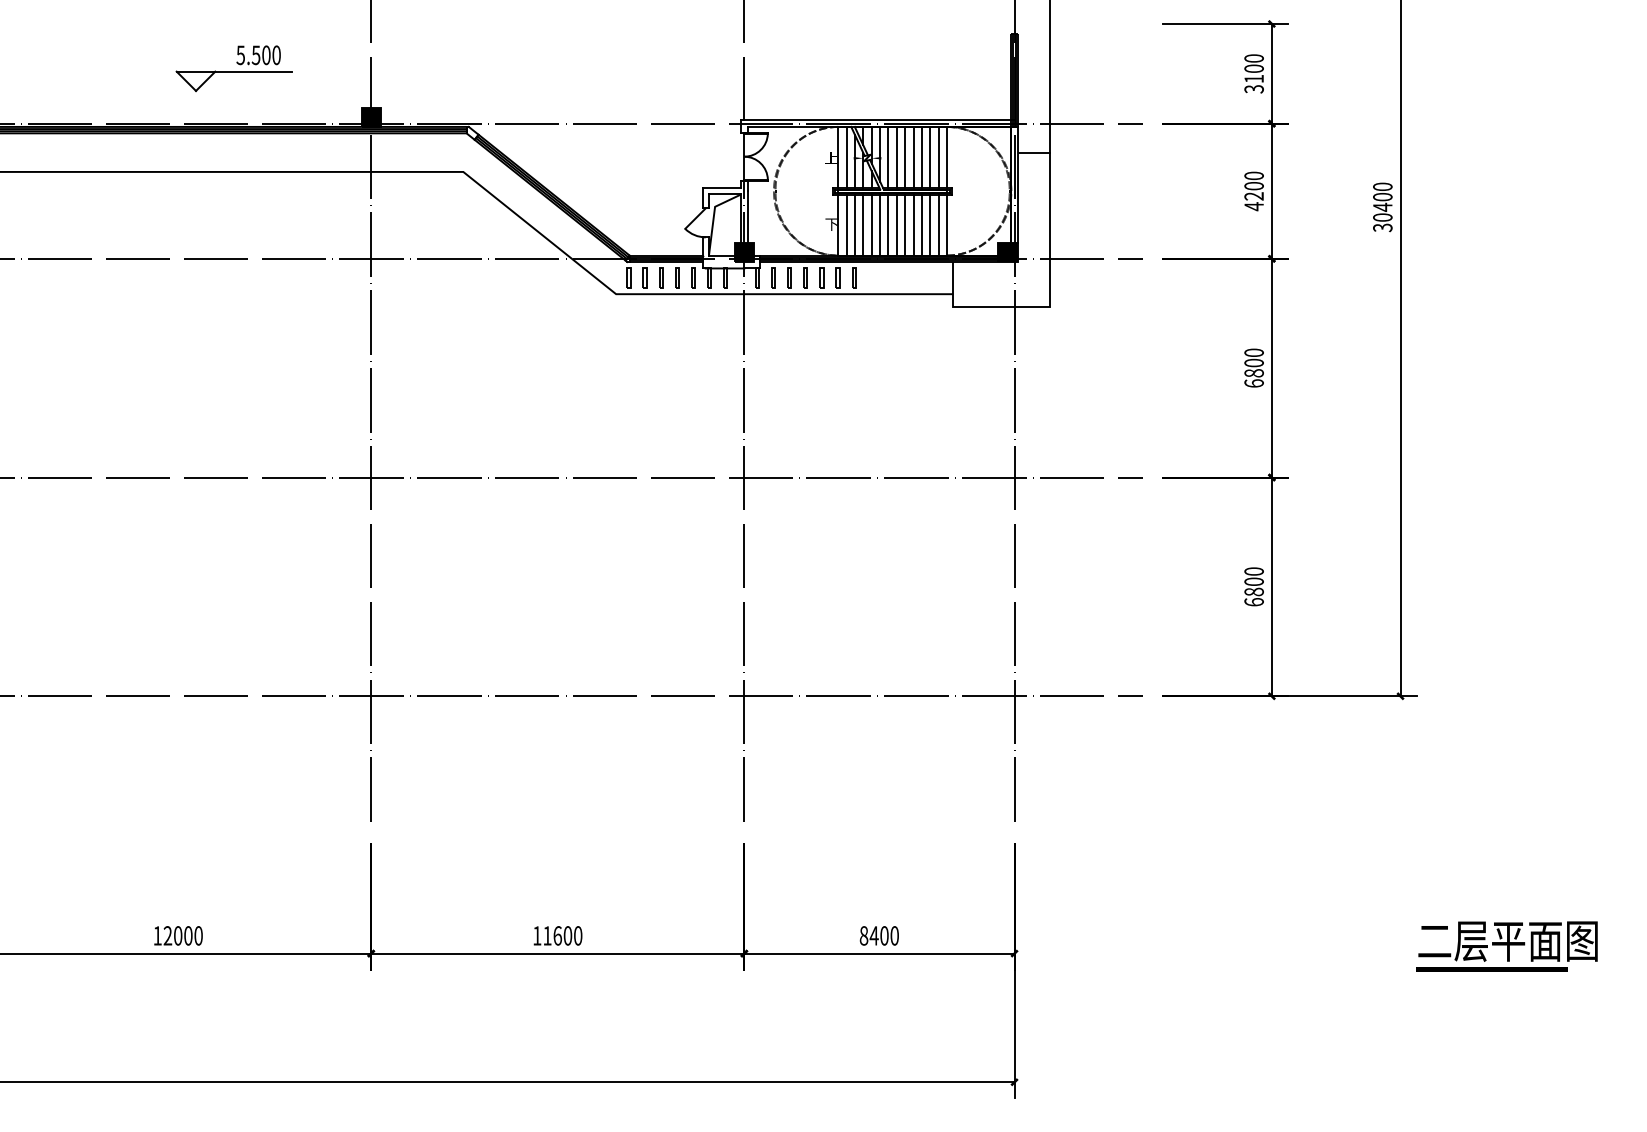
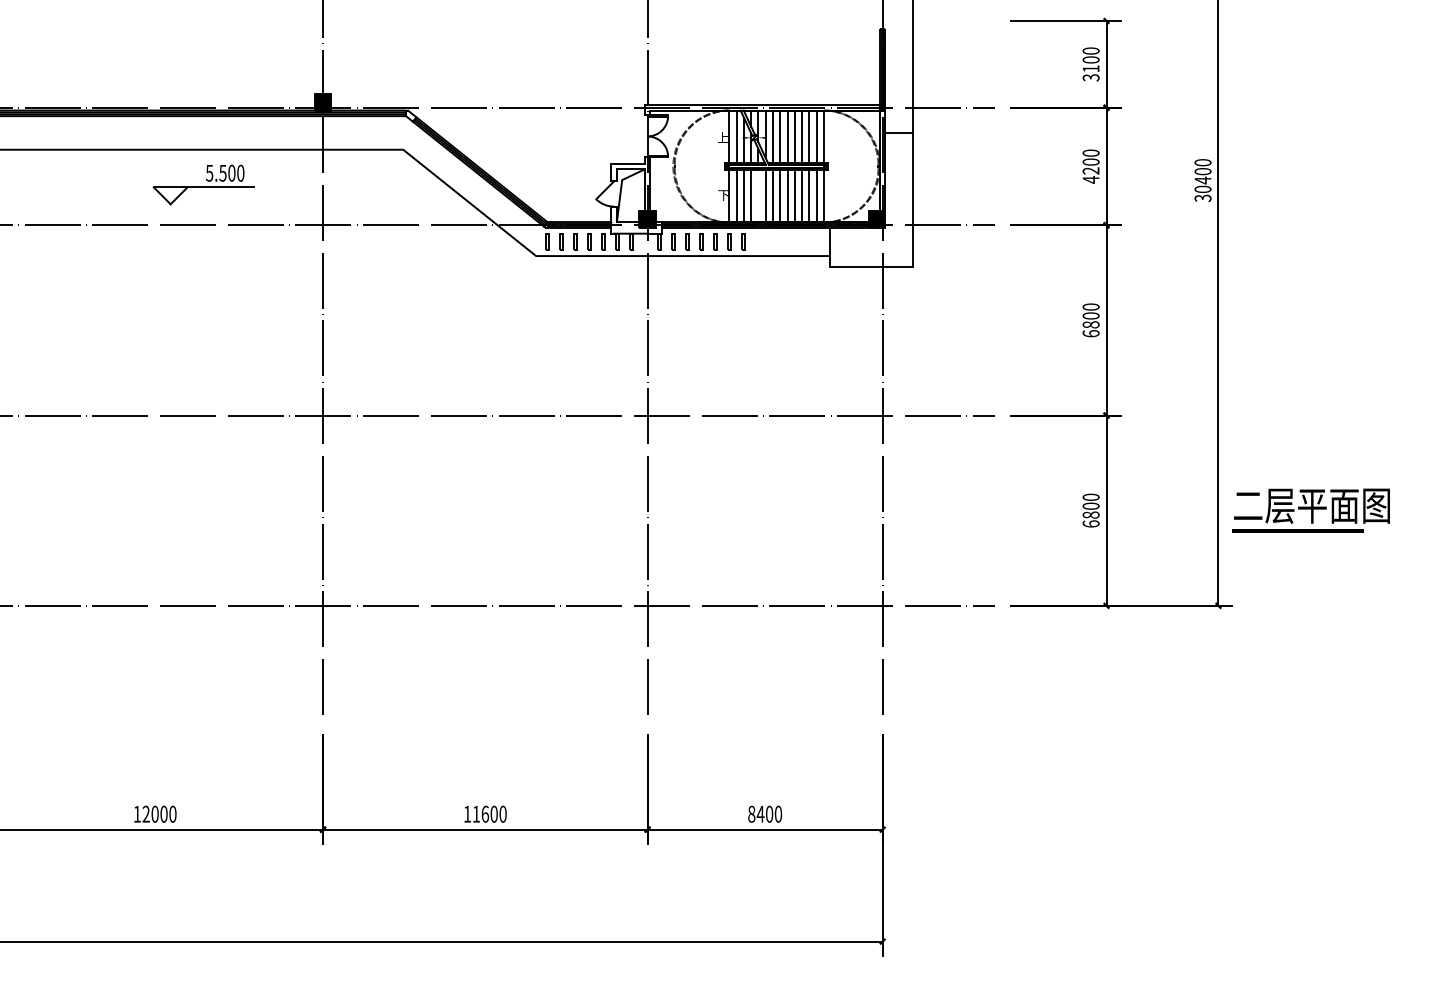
part: (233, 68) -> (203, 184), moved
line: (871, 224) -> (758, 195), removed
text: (1506, 946) -> (1310, 510), moved

